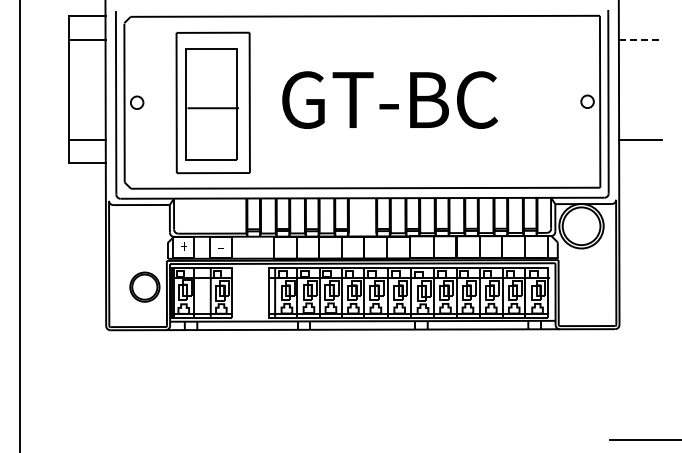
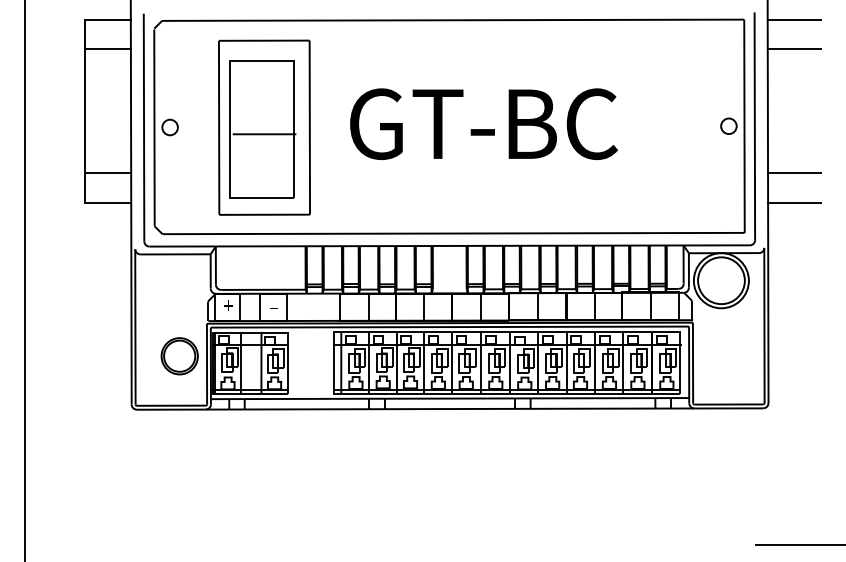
line: (640, 16) -> (794, 20), added
line: (640, 39) -> (794, 49), dashed -> solid
line: (640, 163) -> (794, 202), added

